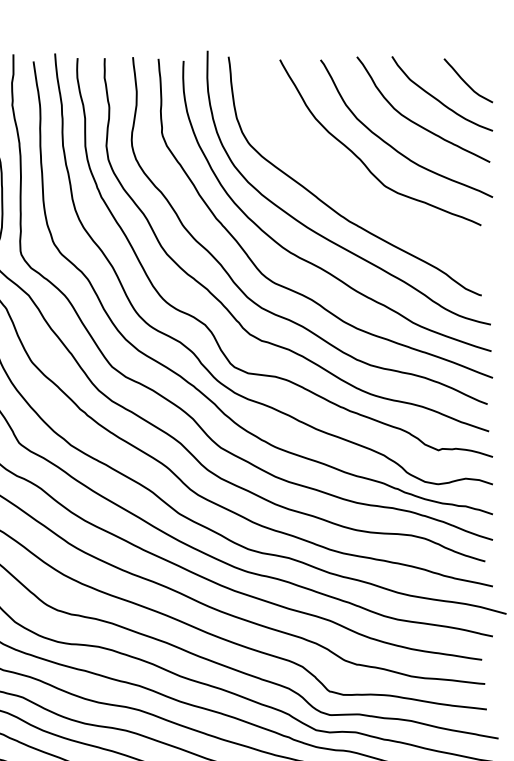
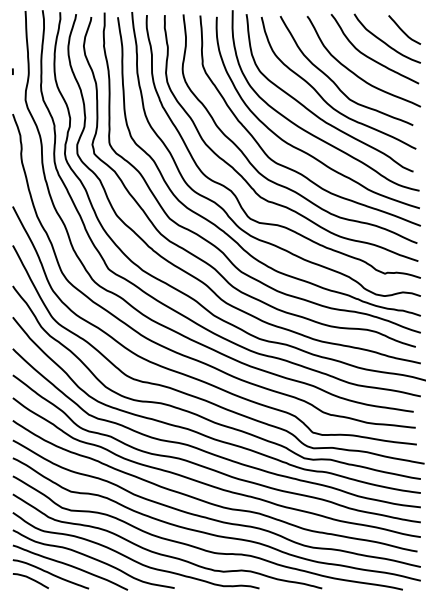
curve: (343, 181) -> (322, 96), added

